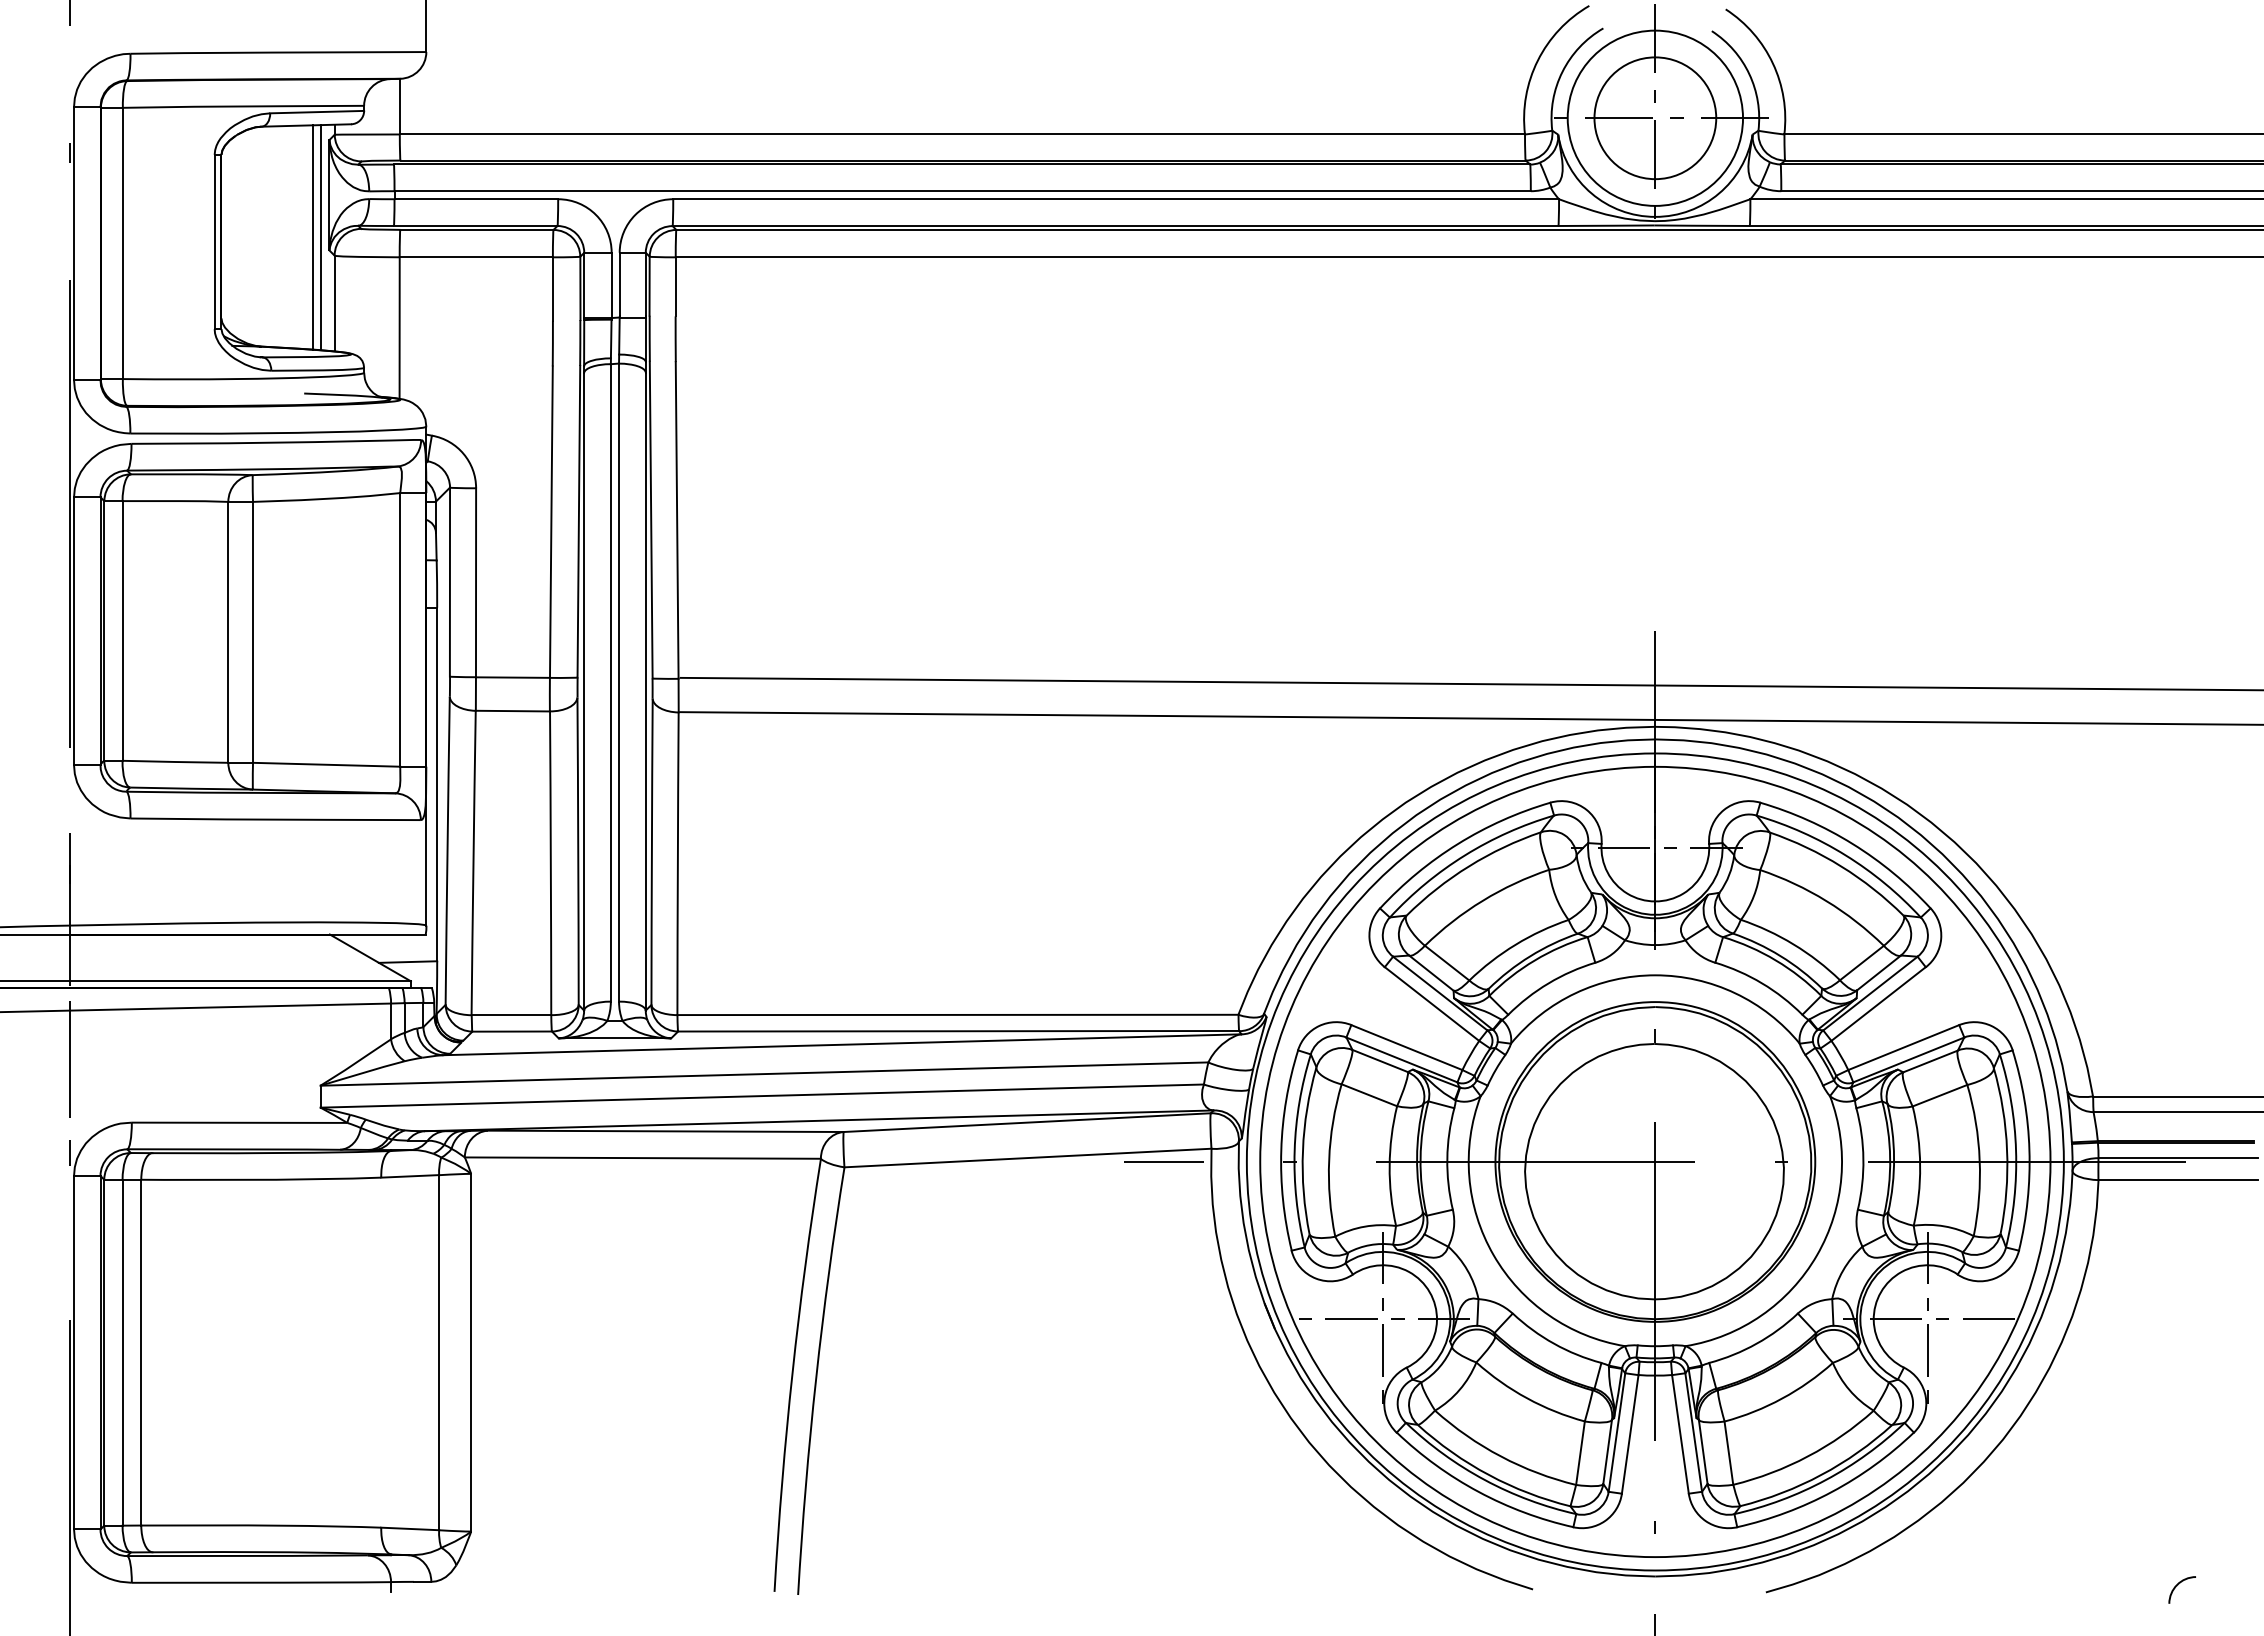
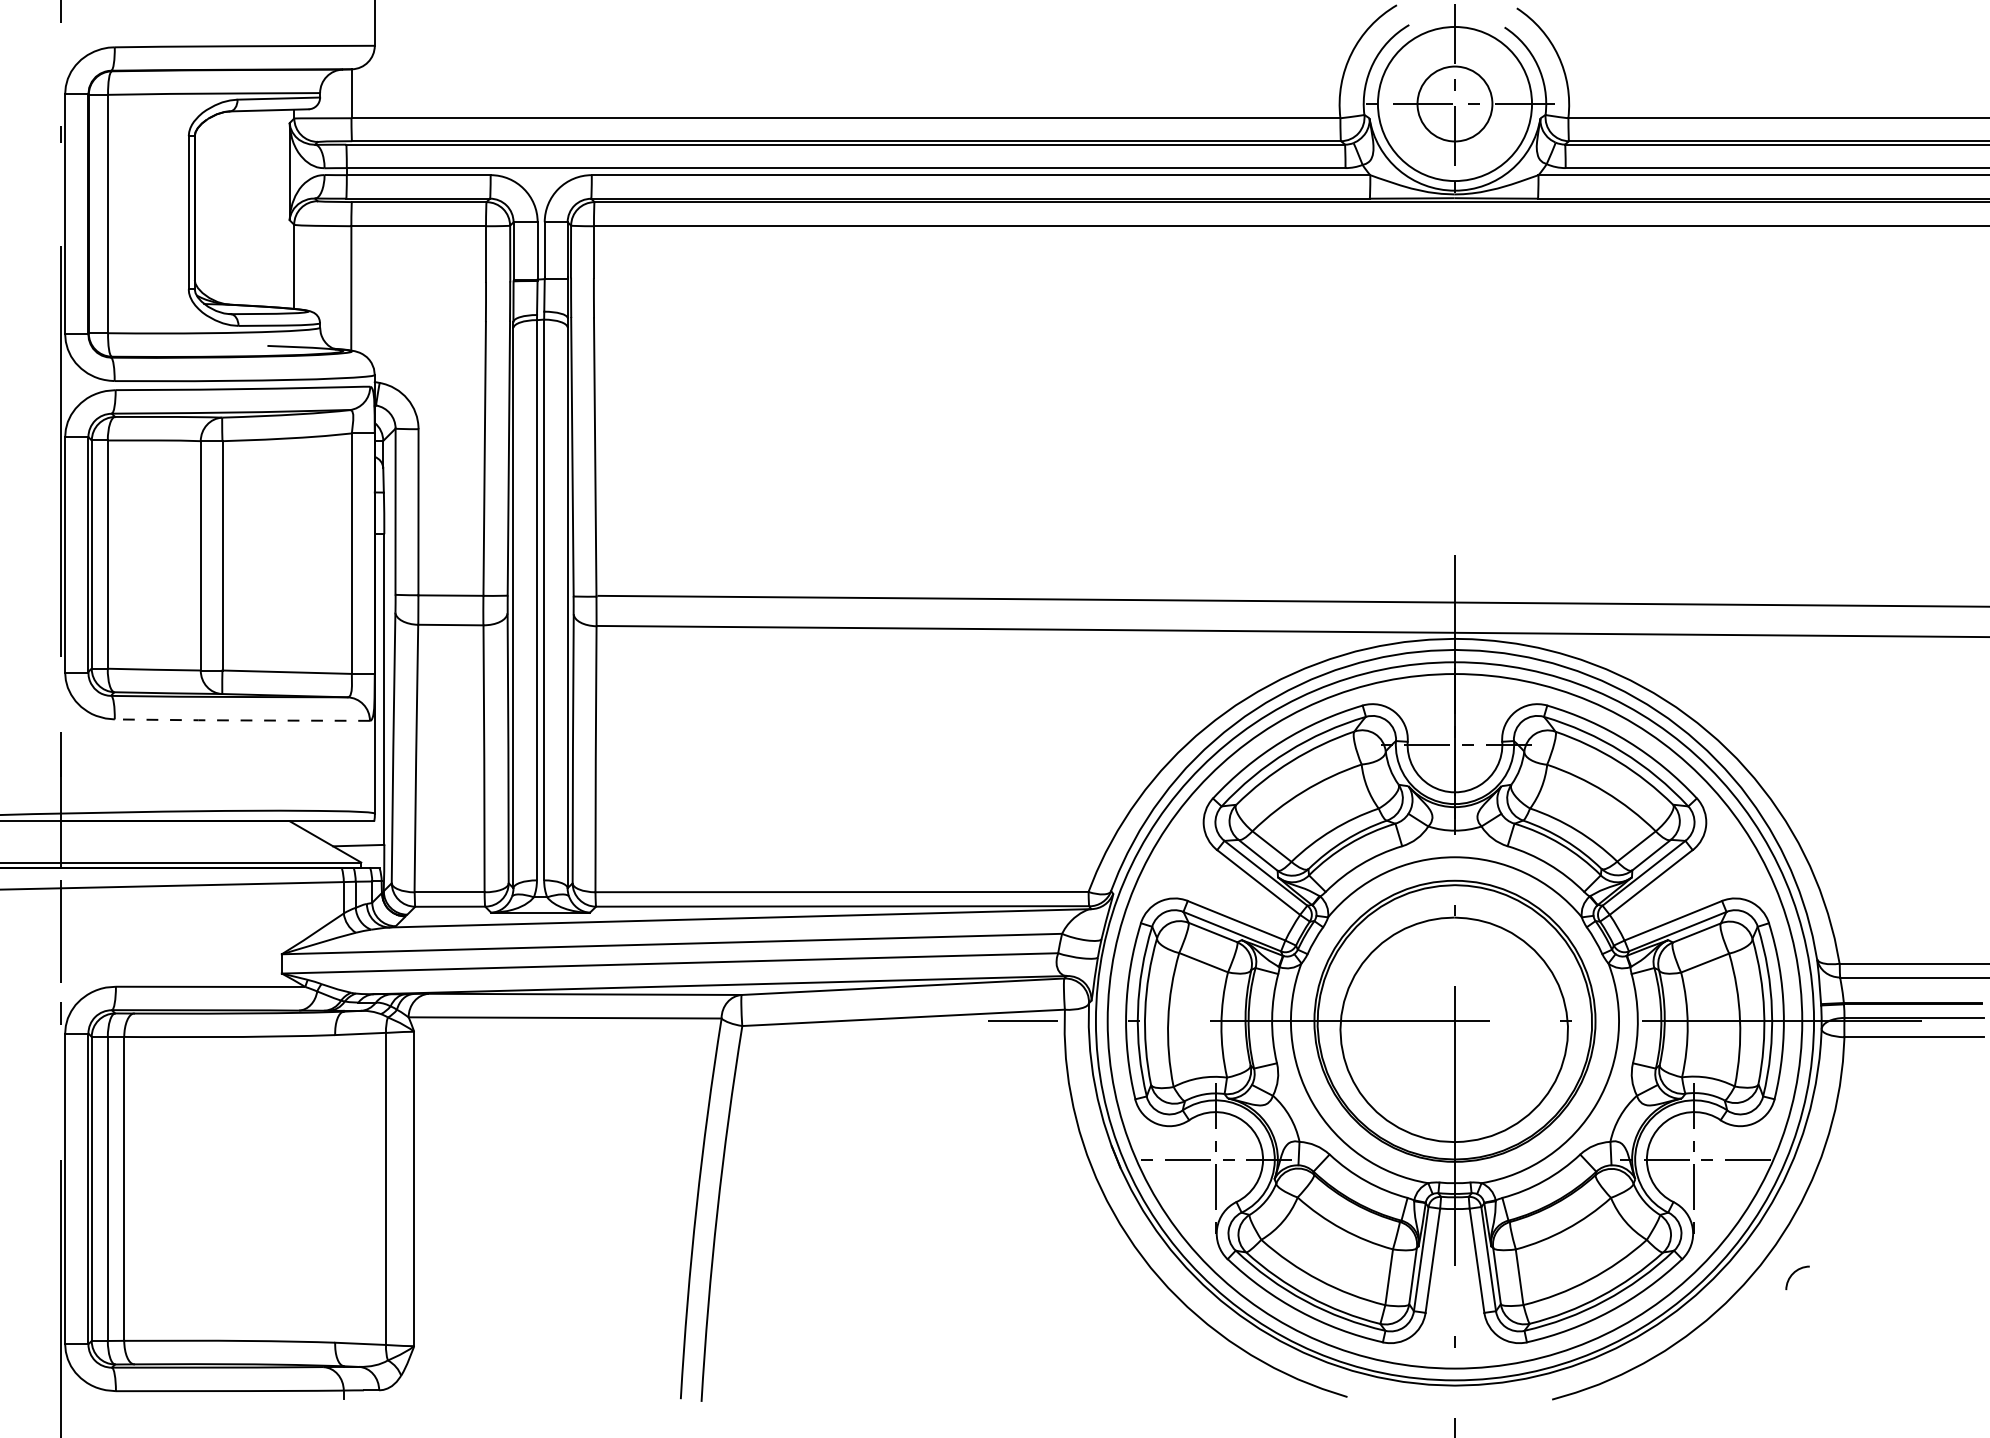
circle: (1655, 118) -> (1455, 104), size x0.7
line: (313, 237) -> (275, 208), removed
line: (321, 237) -> (282, 208), removed
line: (275, 819) -> (242, 720), solid -> dashed
arc: (2178, 1585) -> (1794, 1274), moved

